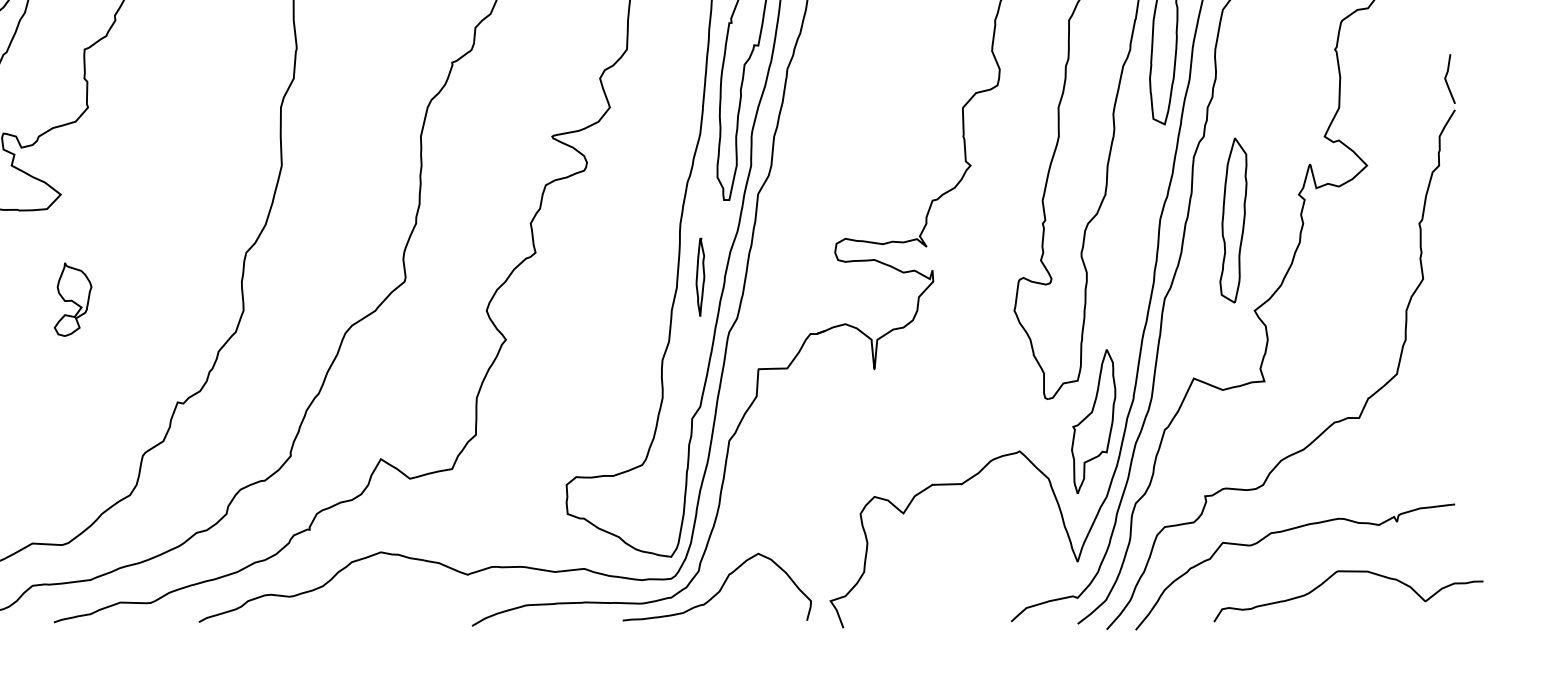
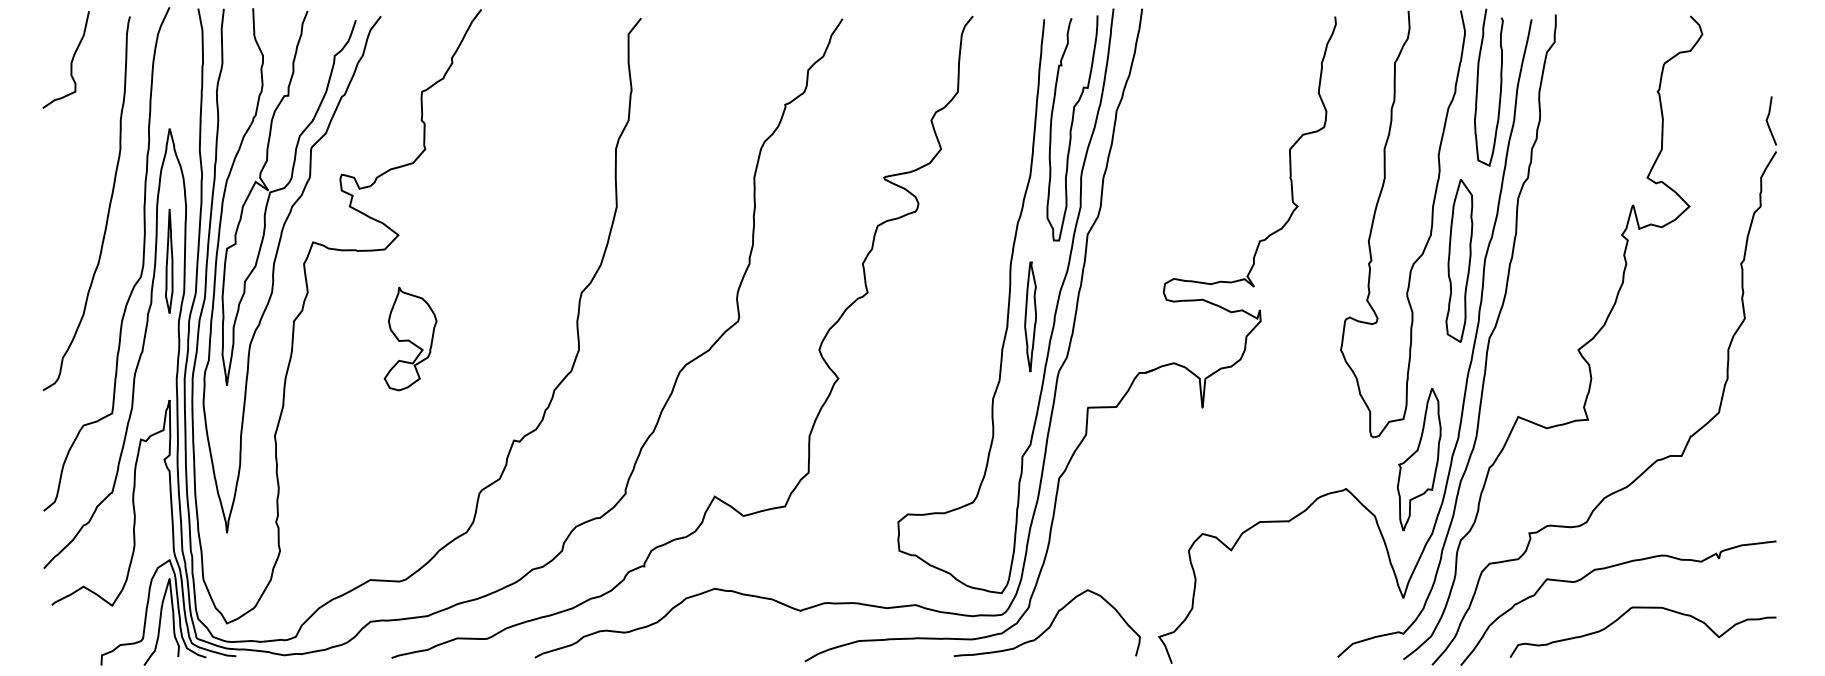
part: (1233, 220) -> (1459, 260), moved
part: (700, 276) -> (1030, 316), size x1.43
part: (73, 299) -> (410, 338), size x1.43
curve: (1347, 572) -> (1642, 608), moved

